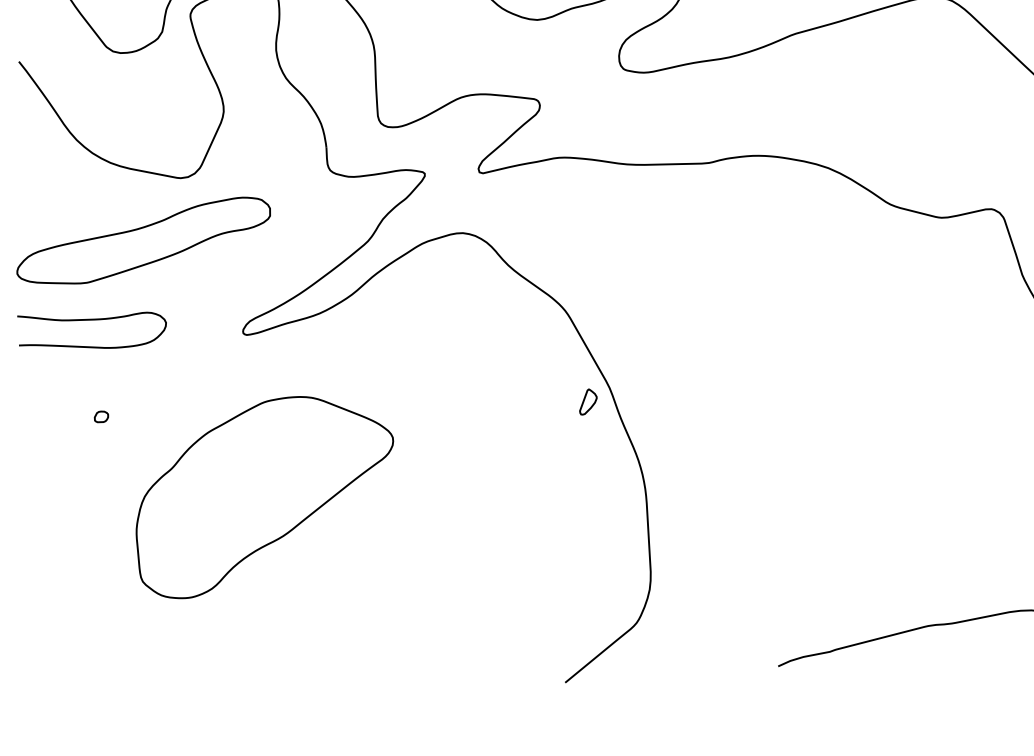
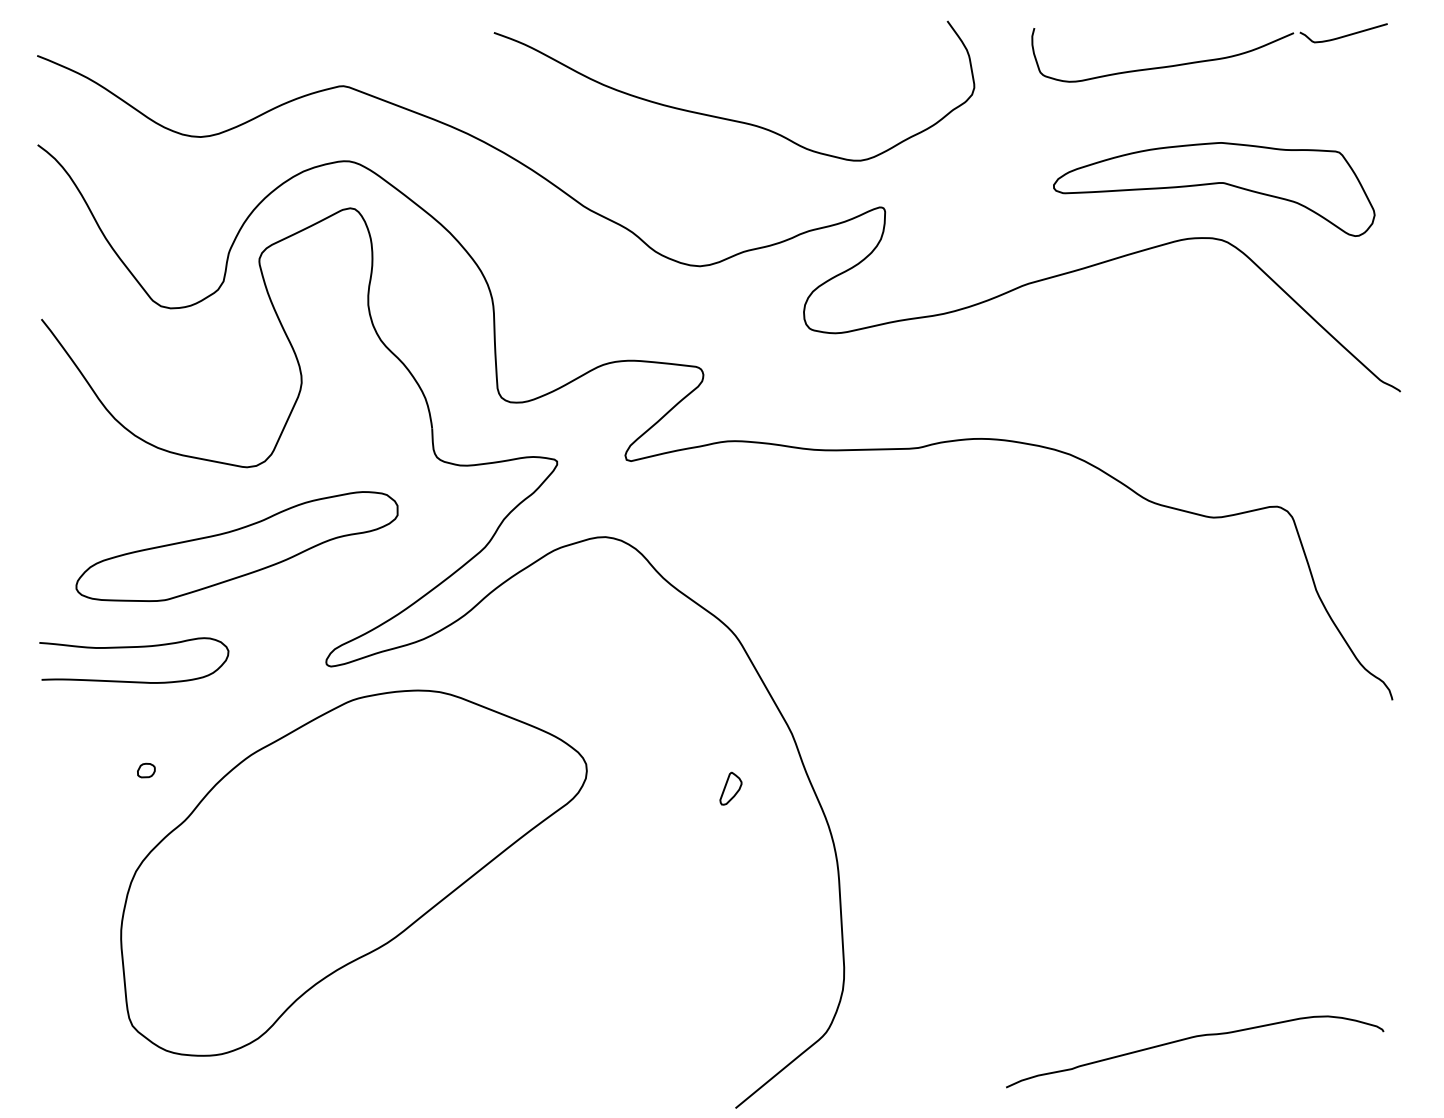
part: (143, 240) -> (236, 546), moved
part: (588, 401) -> (730, 788), moved
part: (264, 497) -> (353, 872), size x1.43

